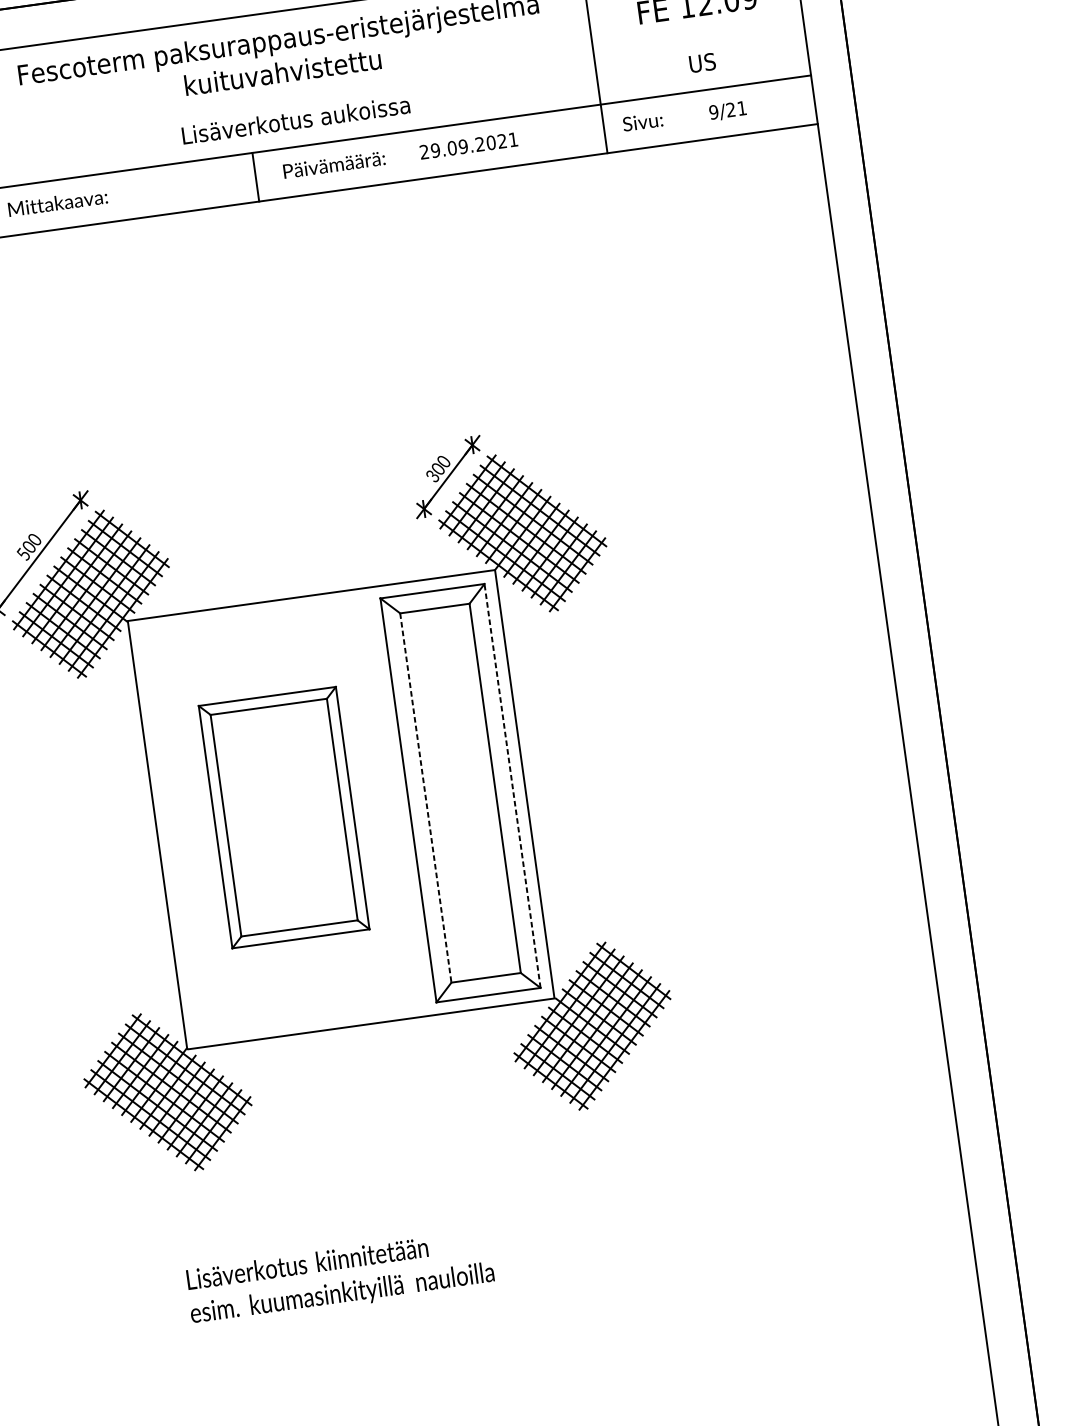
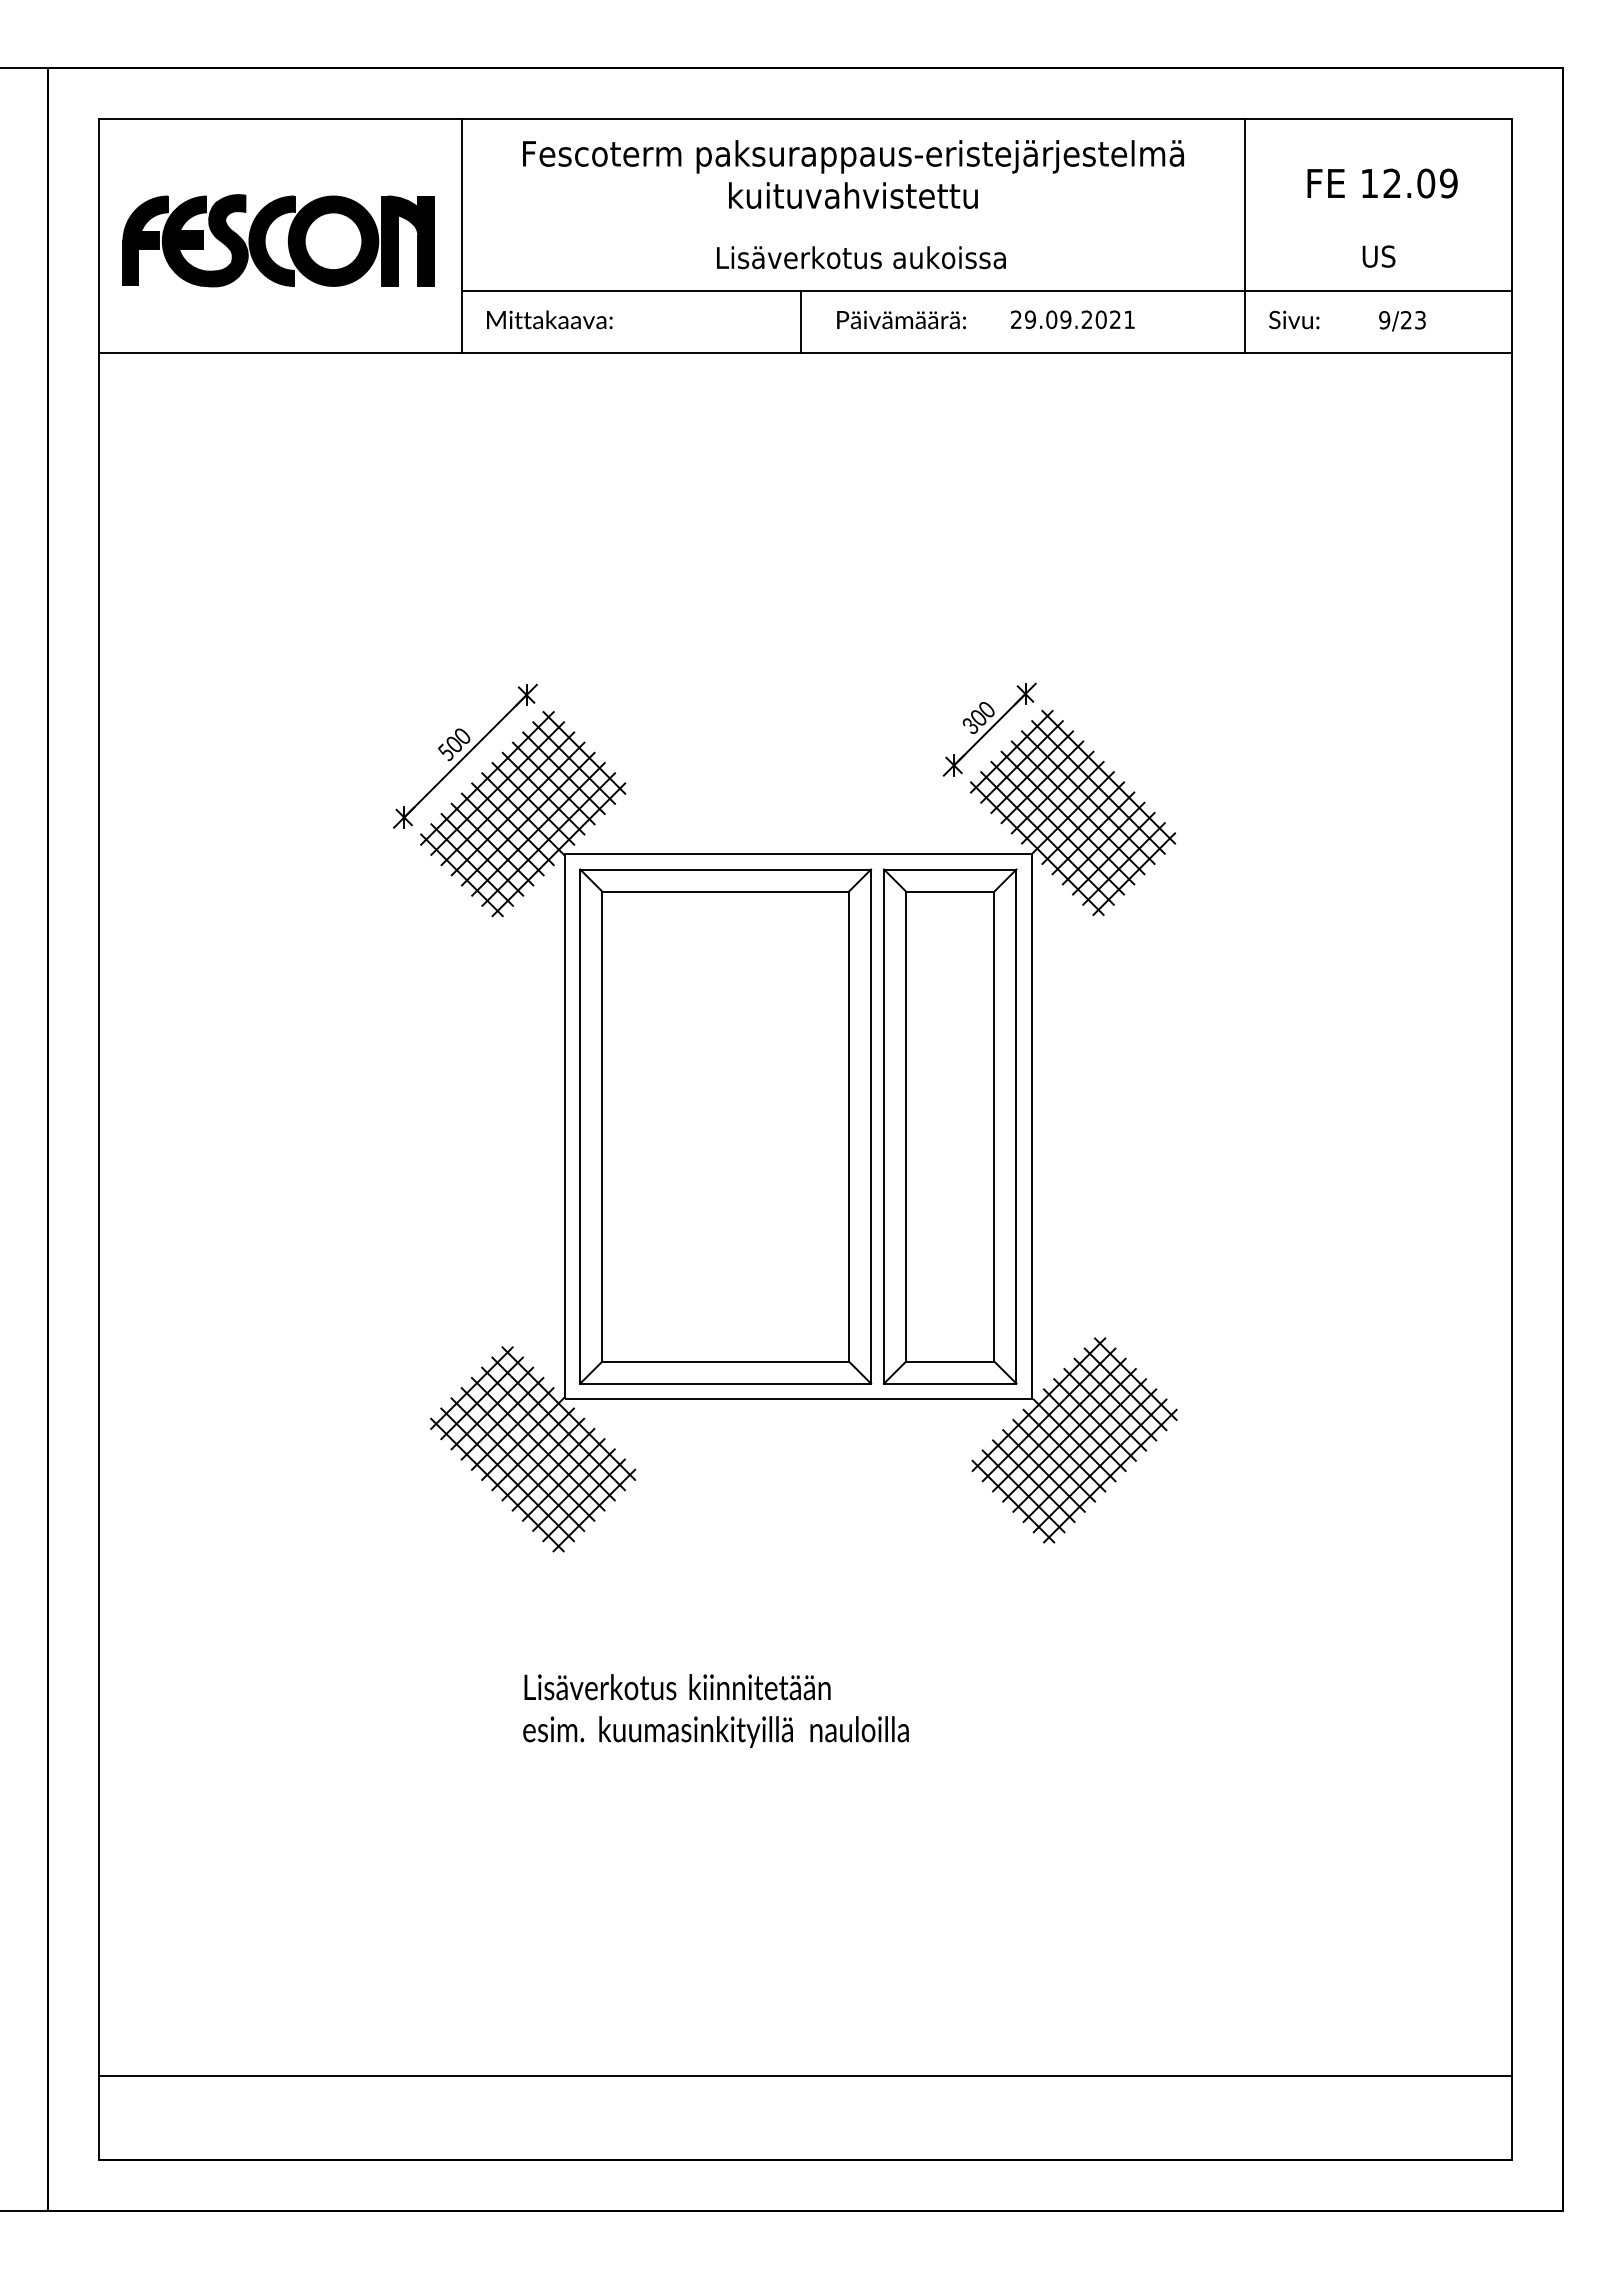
text: (742, 108) -> (1420, 320), 9/21 -> 9/23
line: (512, 785) -> (1016, 1126), dashed -> solid
line: (426, 797) -> (906, 1126), dashed -> solid
part: (283, 817) -> (725, 1126), size x1.67

